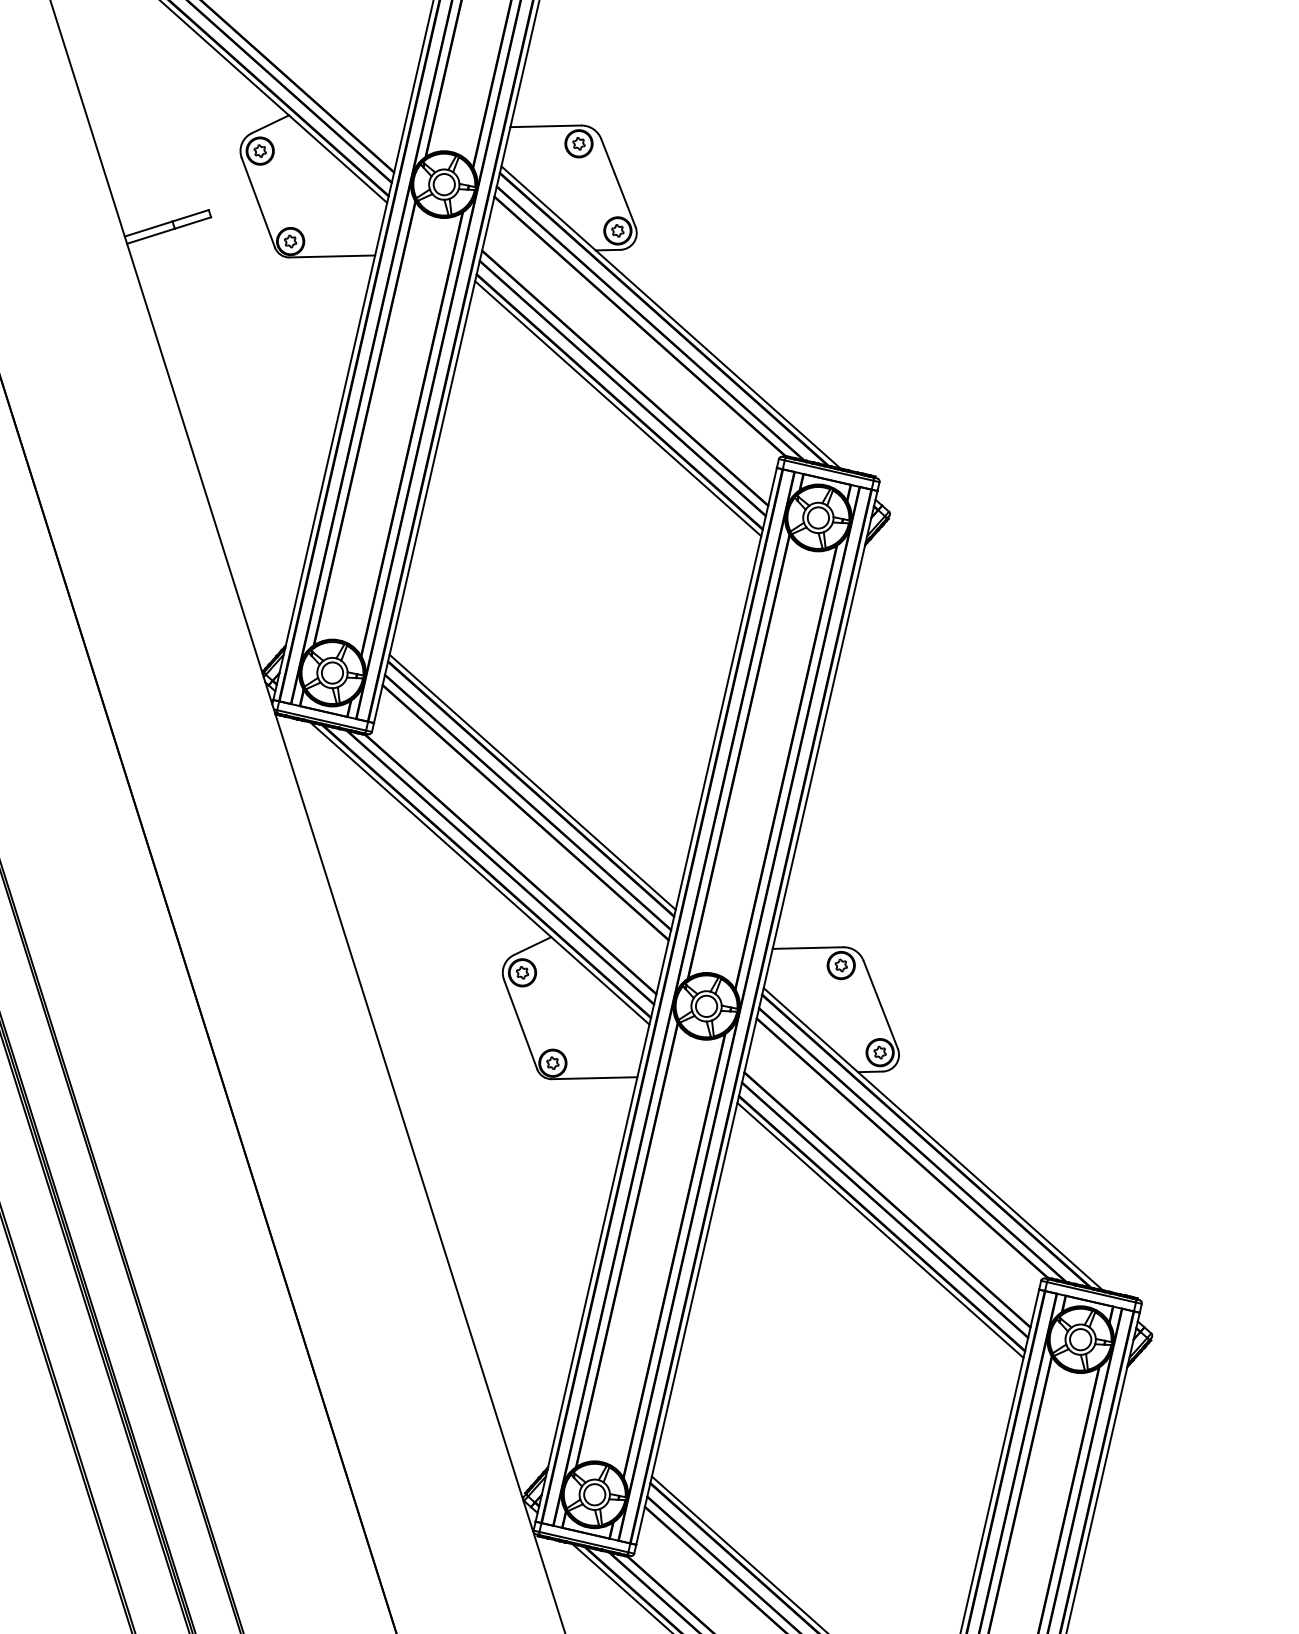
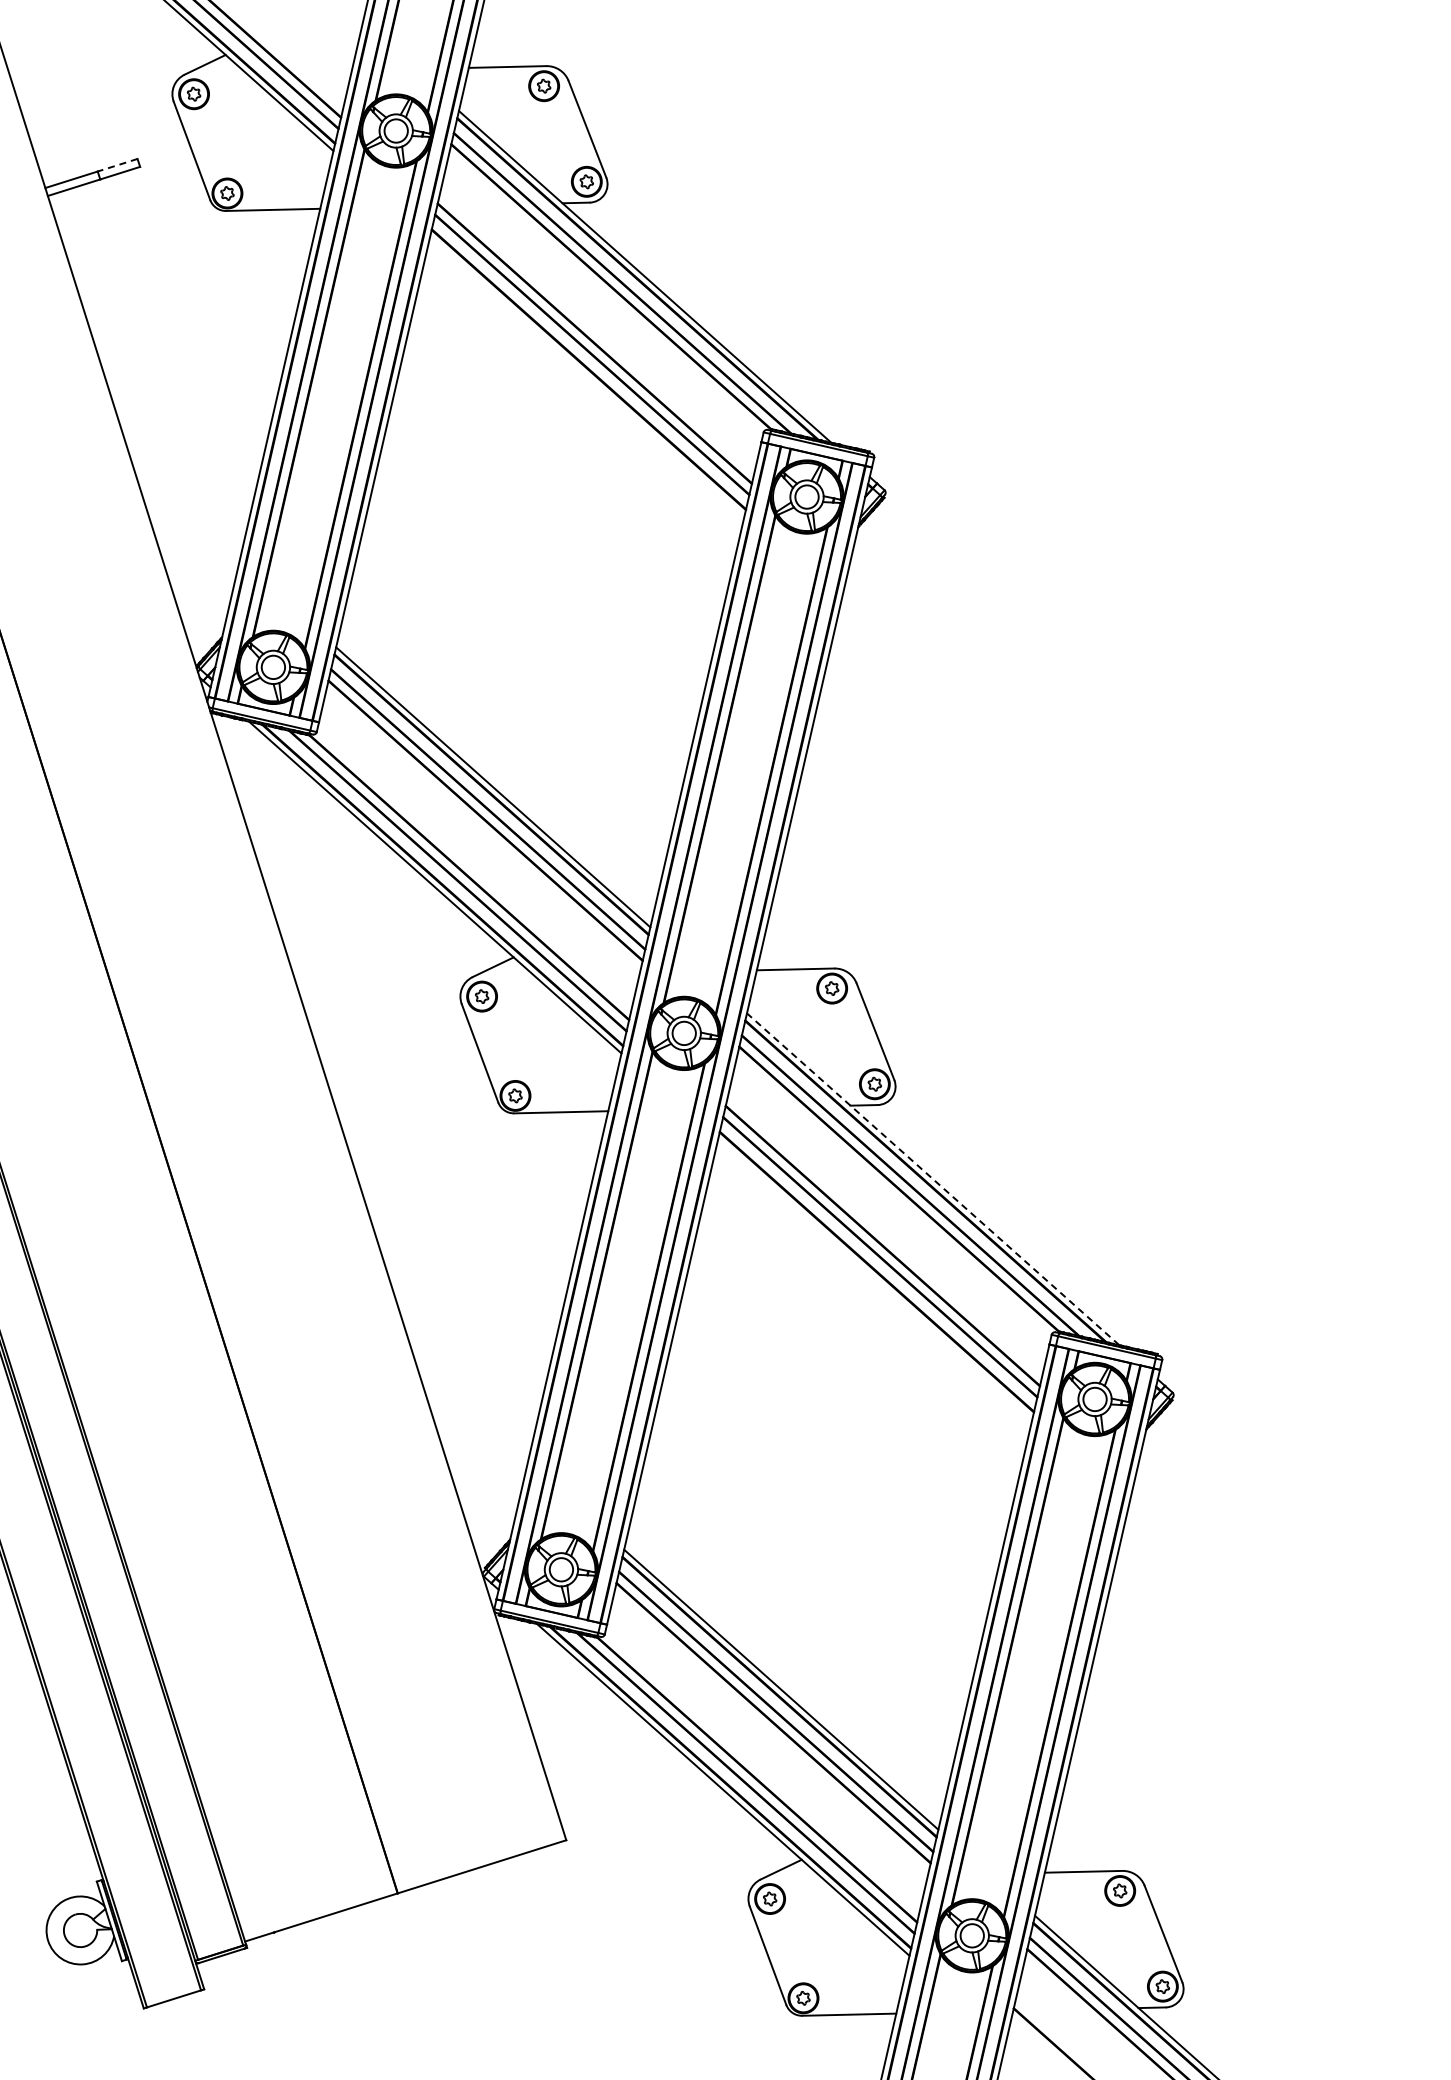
line: (190, 216) -> (117, 165), solid -> dashed
line: (618, 409) -> (587, 377), removed
line: (932, 1138) -> (932, 1178), solid -> dashed
line: (880, 1230) -> (875, 1279), removed

